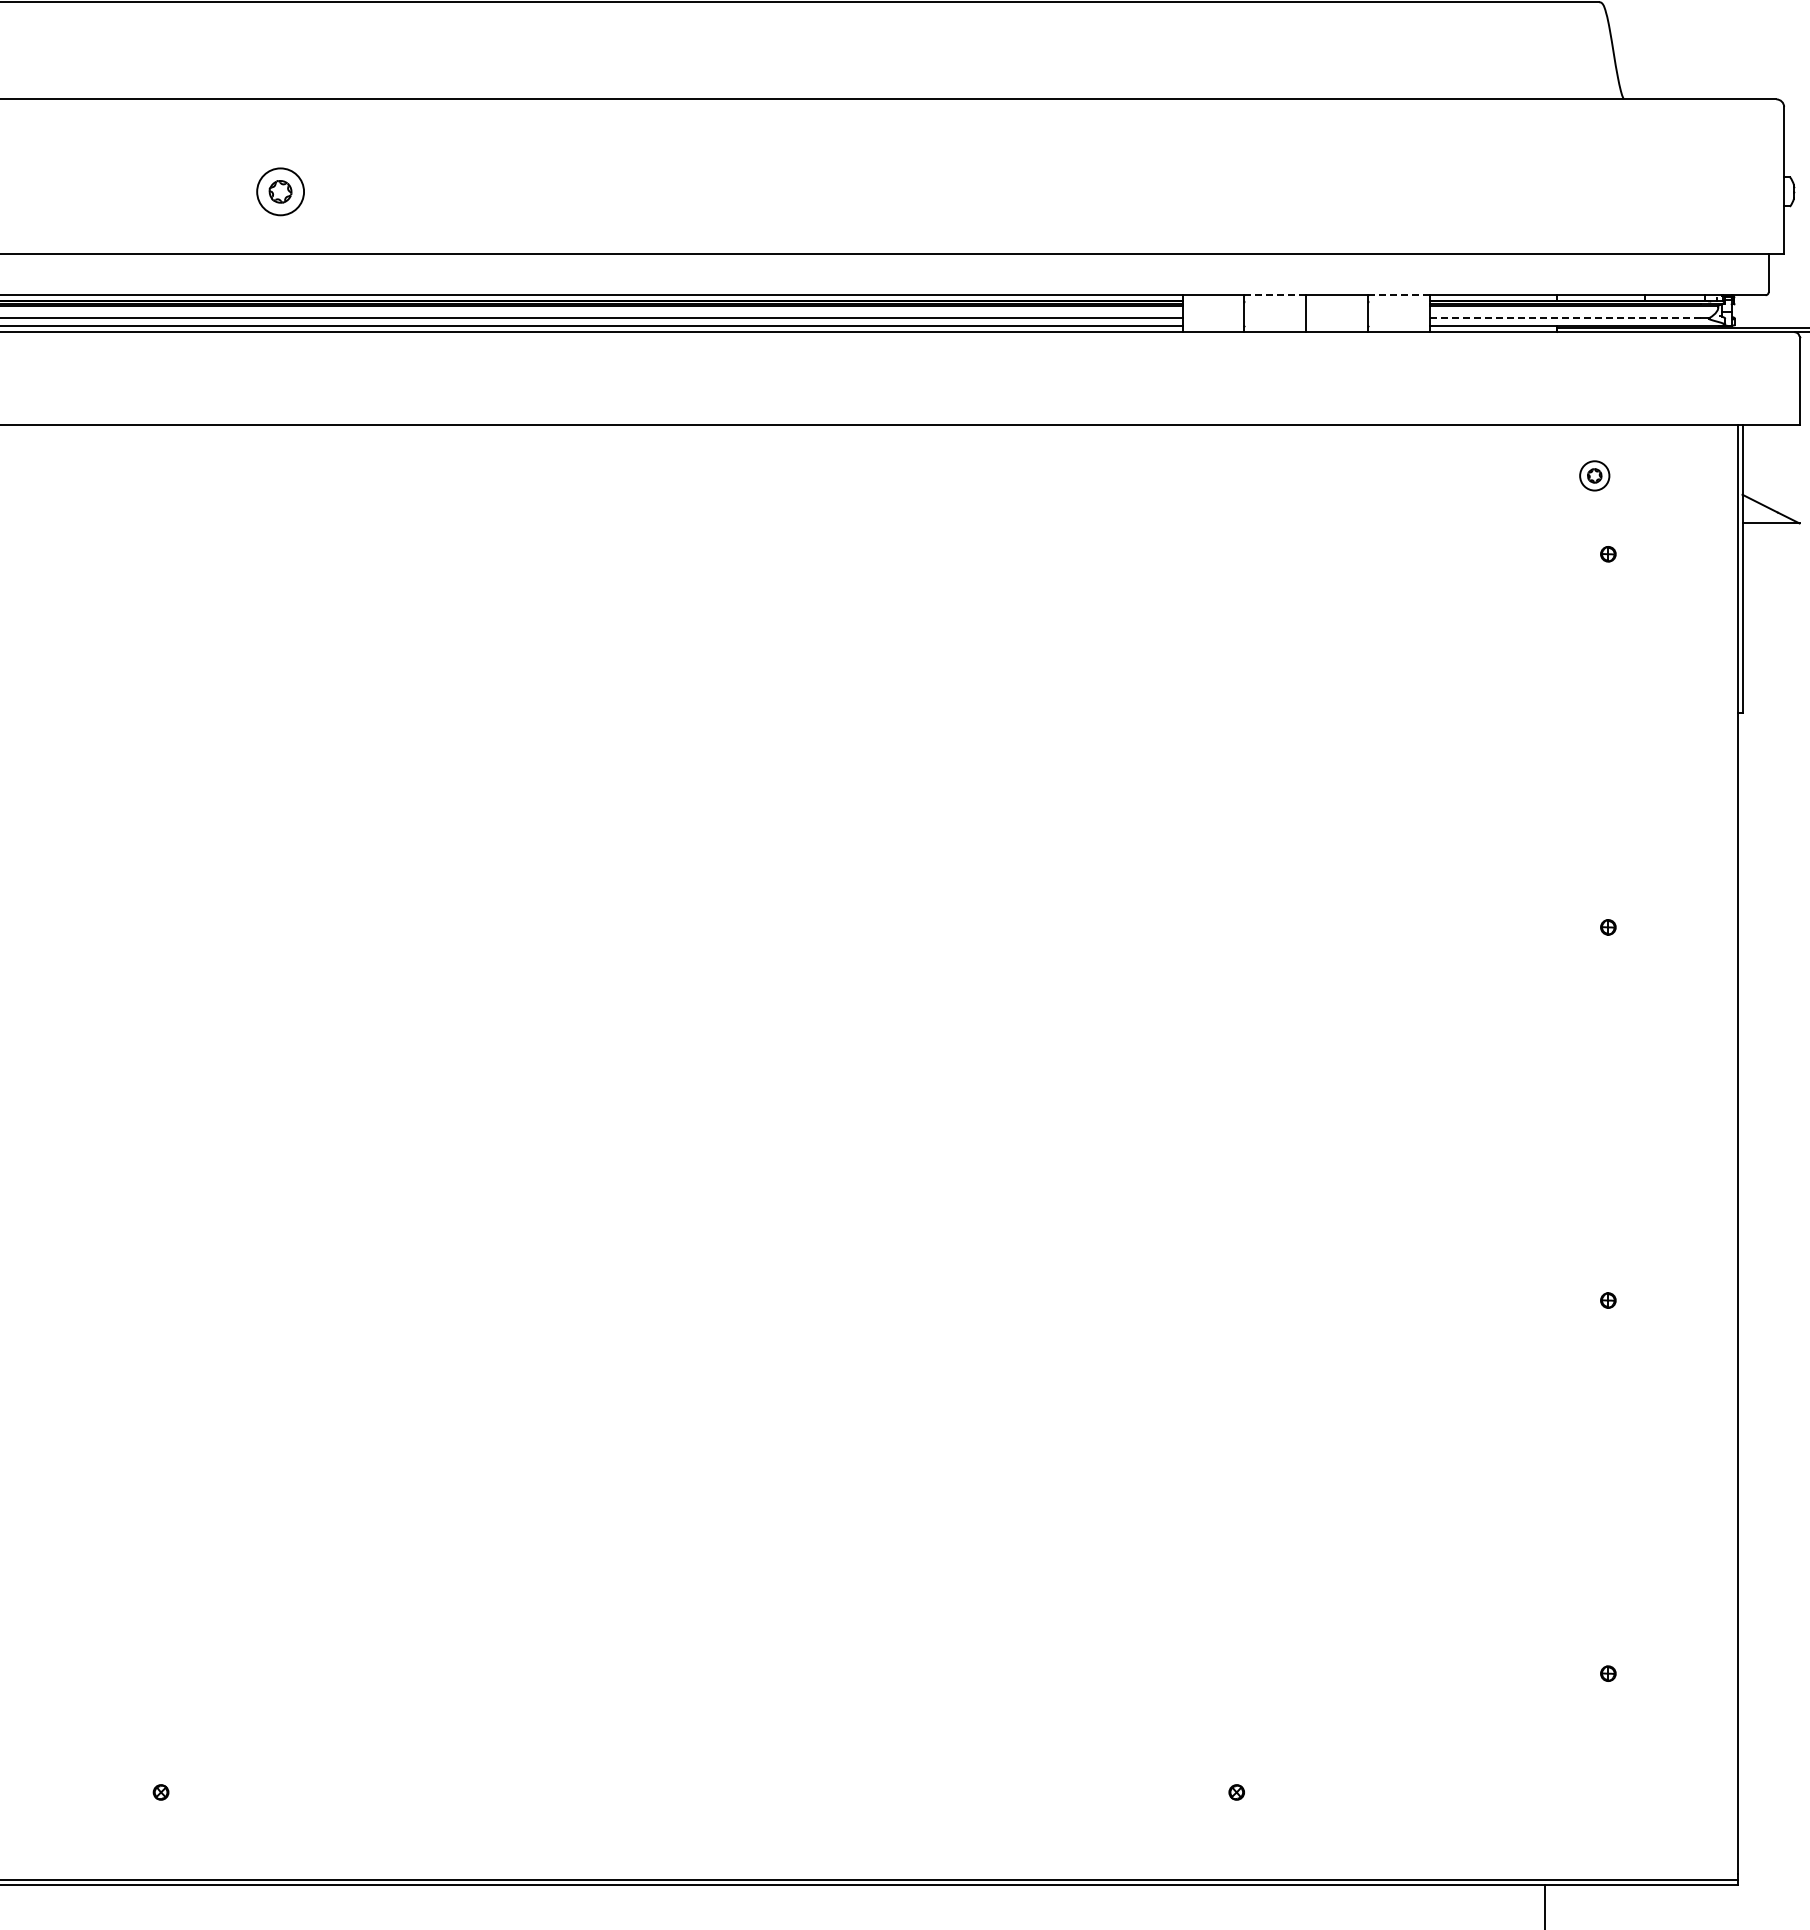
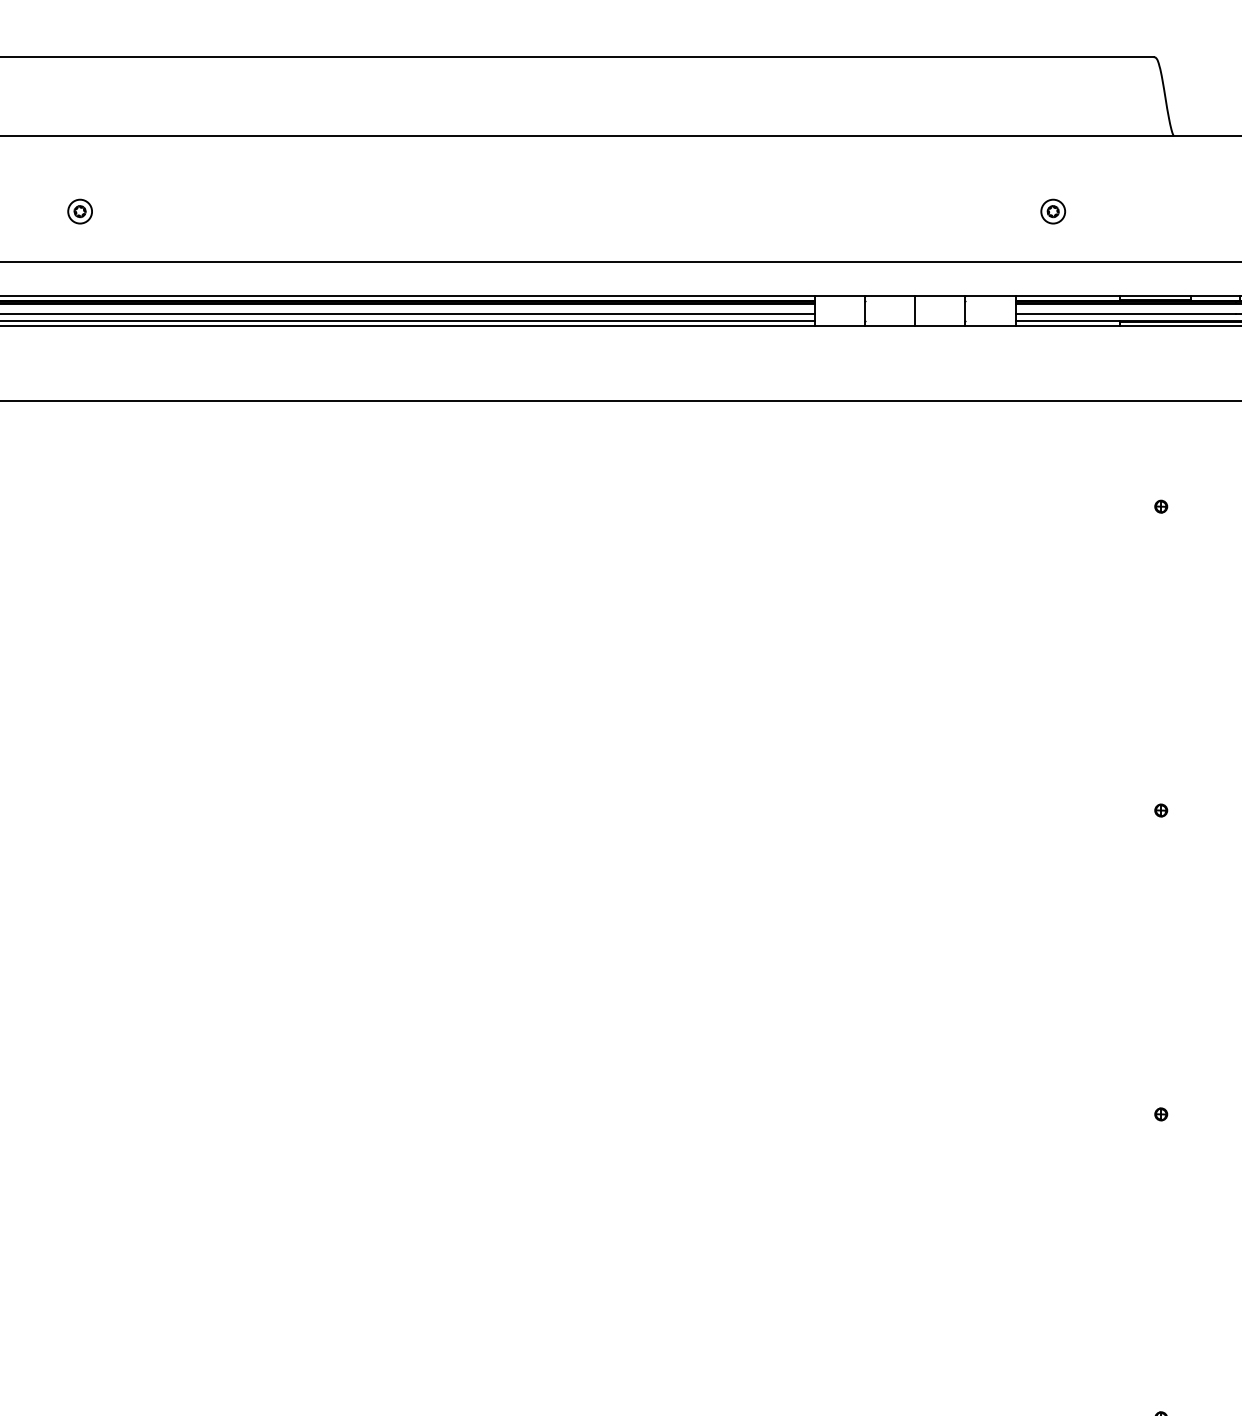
part: (280, 191) -> (79, 211), size x0.62
line: (1275, 295) -> (890, 295), dashed -> solid
line: (1398, 295) -> (990, 295), dashed -> solid
line: (1565, 317) -> (1126, 313), dashed -> solid
part: (1594, 475) -> (1053, 211), moved

